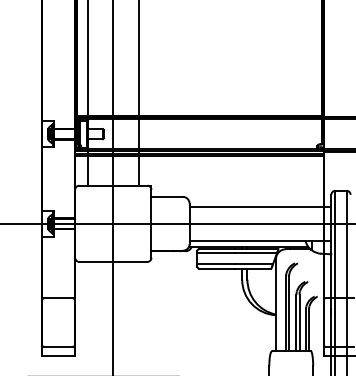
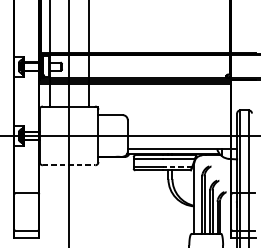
line: (260, 206) -> (182, 122), removed
line: (113, 261) -> (69, 164), solid -> dashed
line: (254, 264) -> (177, 167), solid -> dashed

